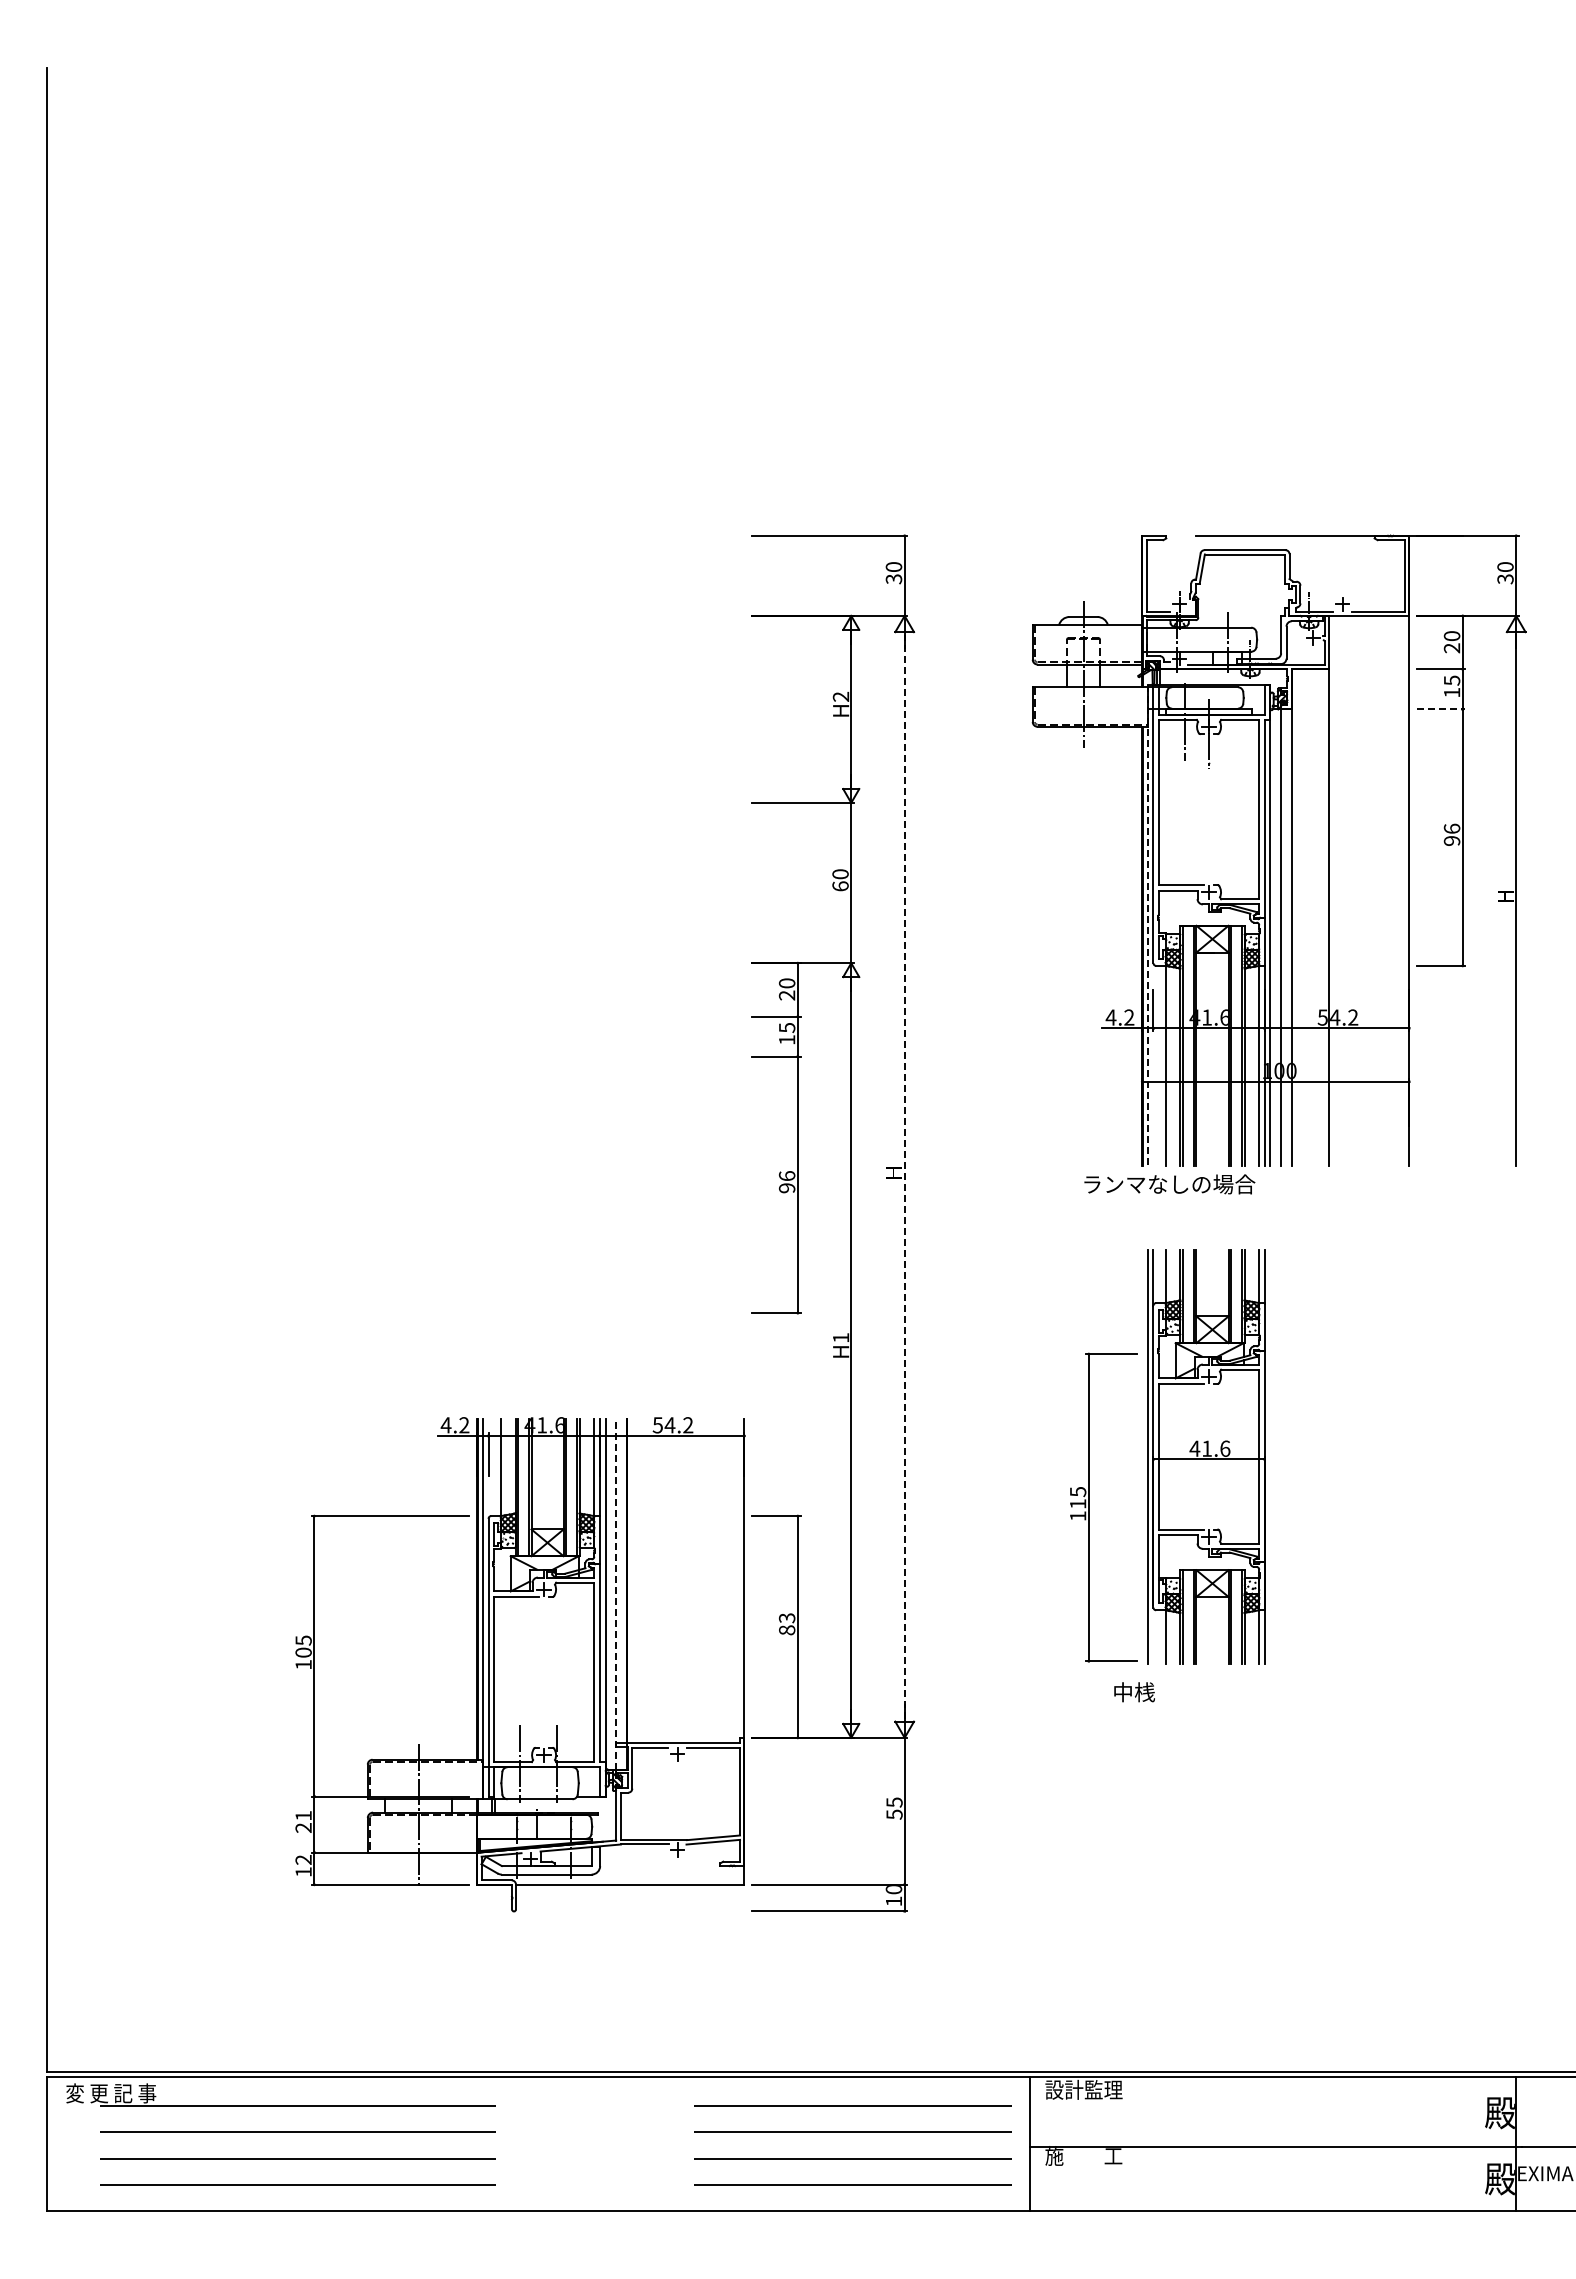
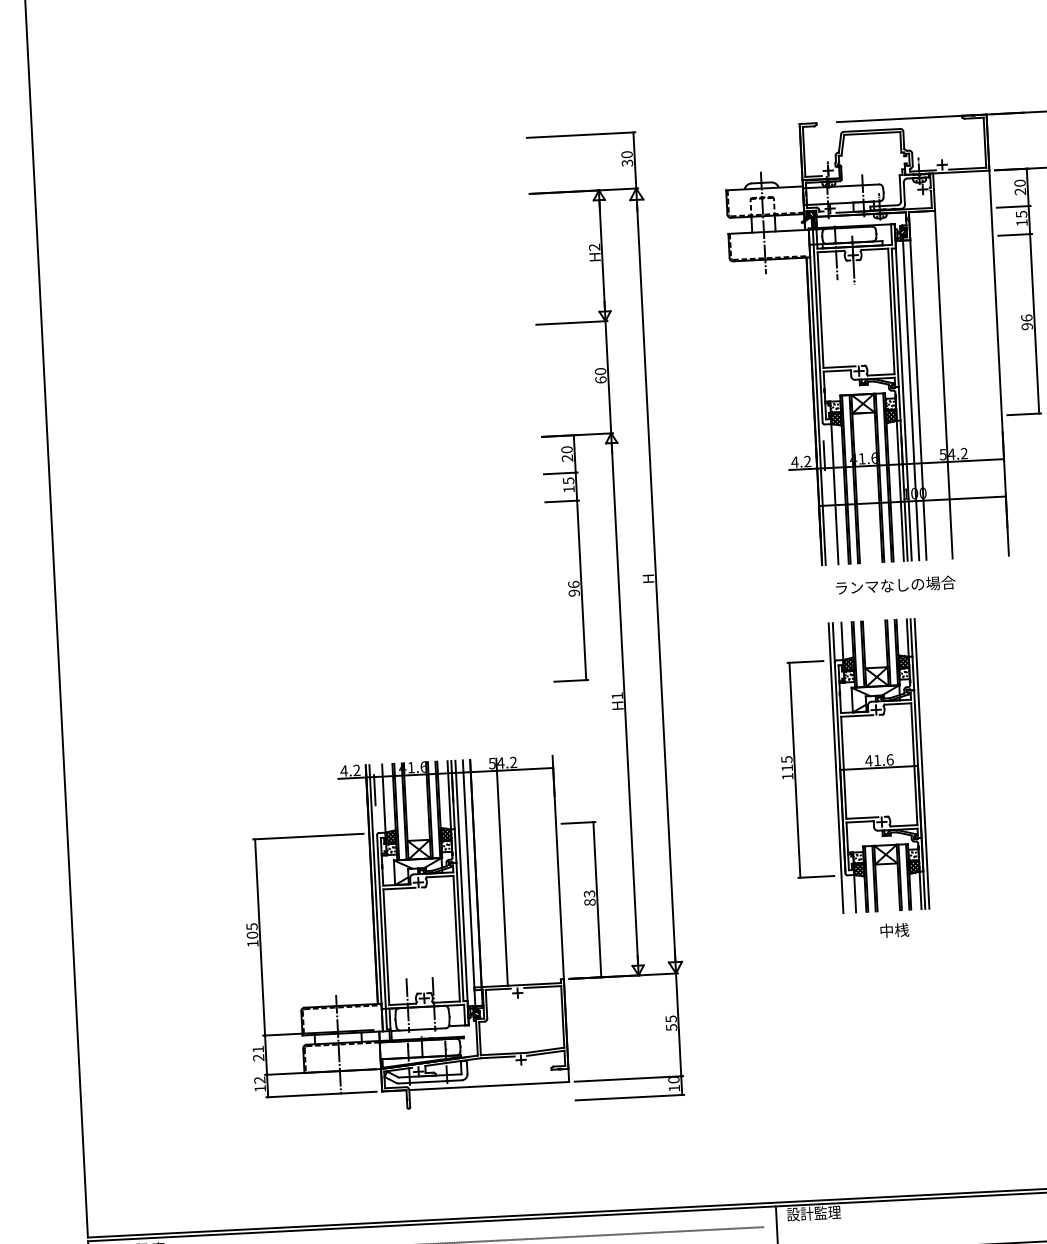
line: (1441, 709) -> (1015, 234), dashed -> solid
line: (1147, 926) -> (817, 397), dashed -> solid
line: (904, 1176) -> (656, 580), dashed -> solid
text: (1169, 1184) -> (895, 585), moved
line: (1270, 1456) -> (922, 763), added
part: (1089, 1507) -> (795, 770), moved
line: (664, 1580) -> (502, 871), added
line: (616, 1594) -> (469, 883), dashed -> solid
text: (1134, 1692) -> (894, 930), moved

